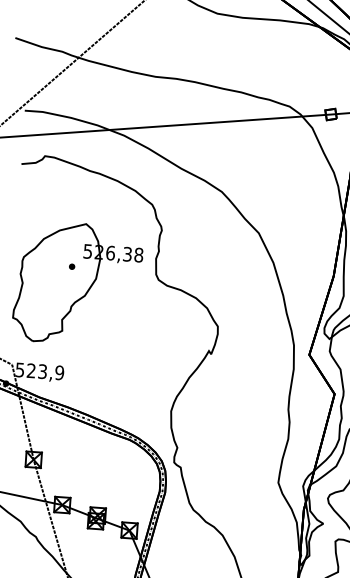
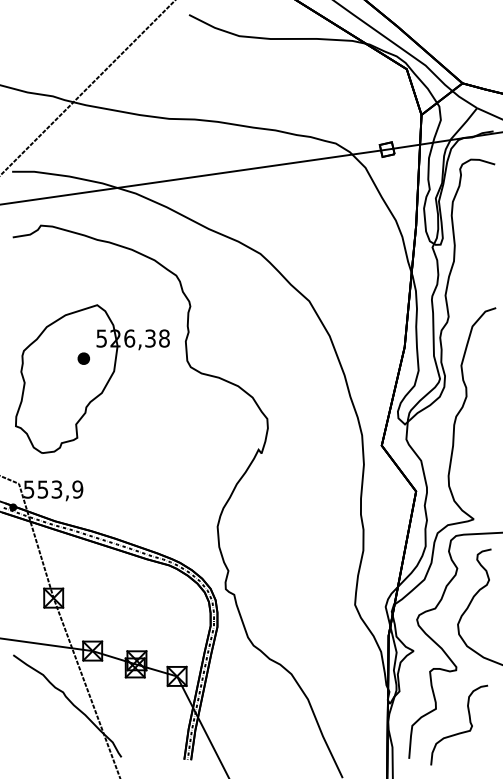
part: (71, 266) -> (83, 358), size x1.6
text: (30, 370) -> (42, 489), 523,9 -> 553,9

